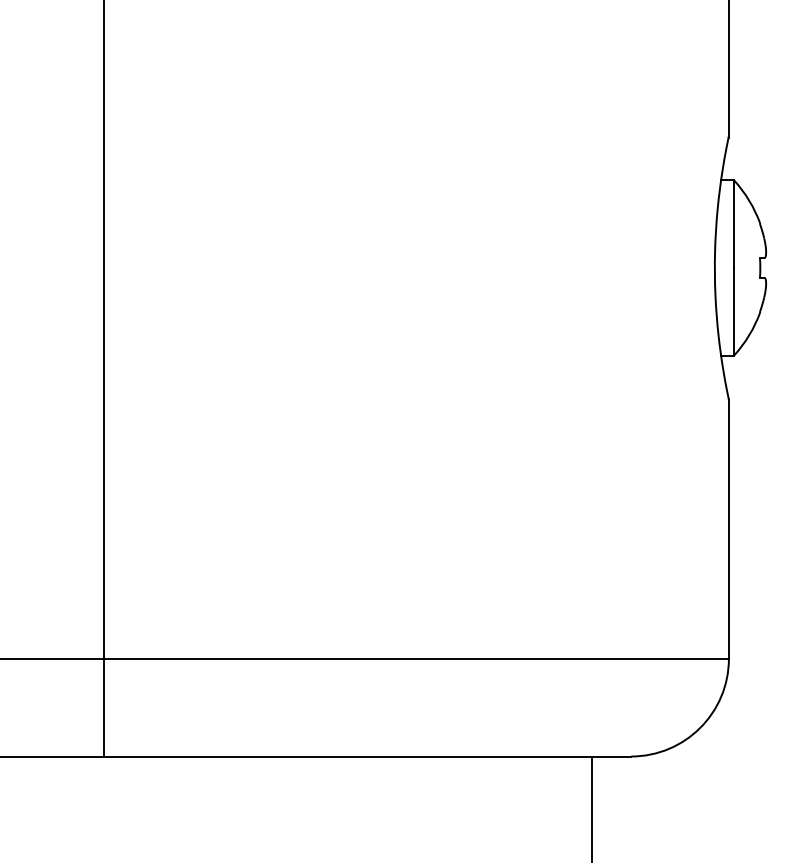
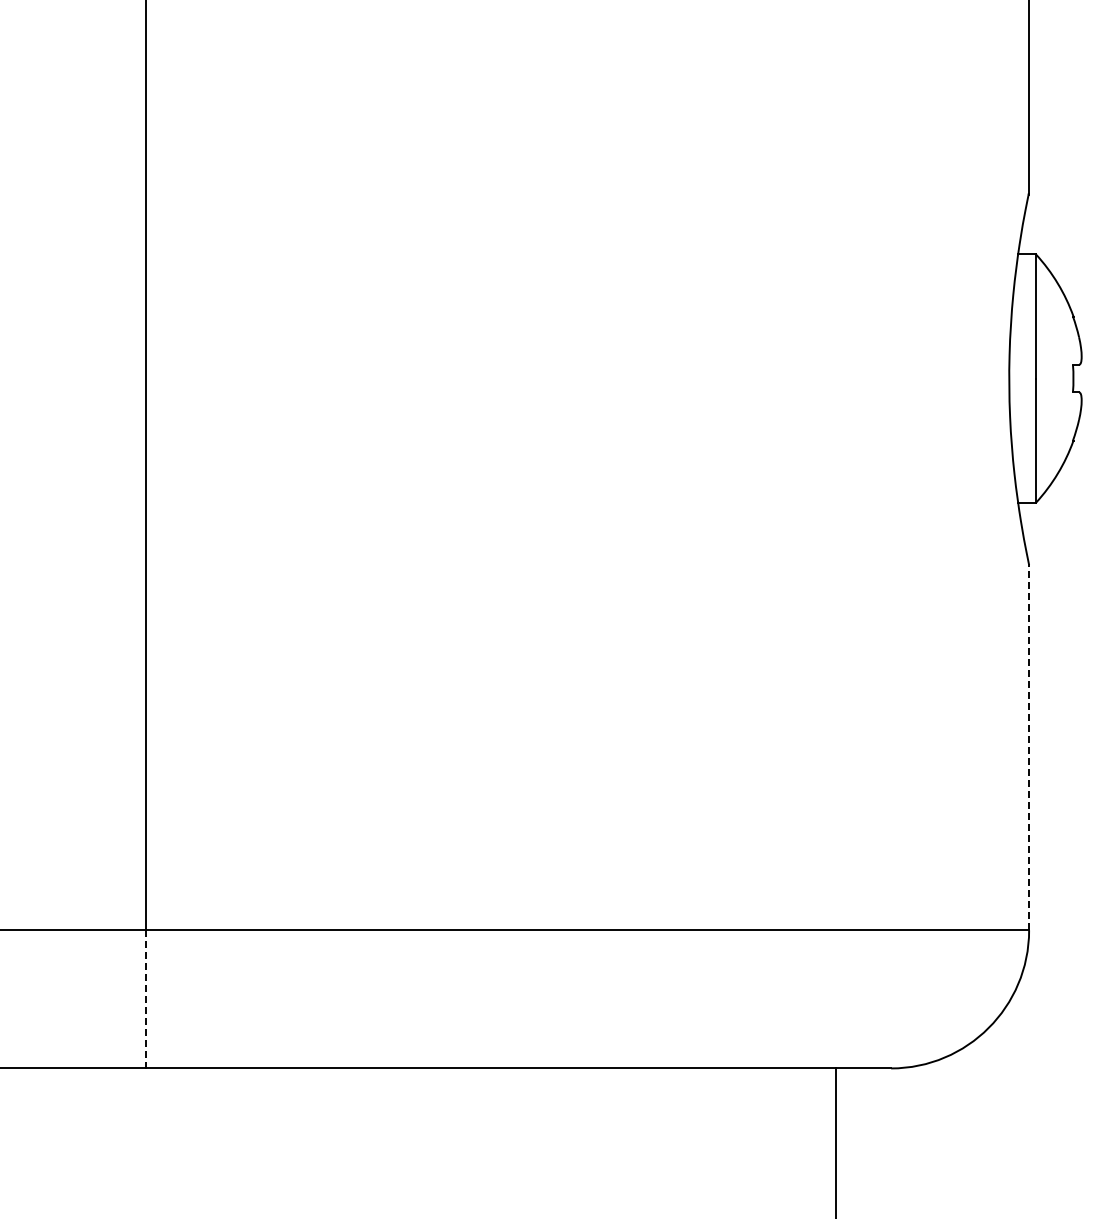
line: (729, 528) -> (1029, 746), solid -> dashed
line: (103, 707) -> (146, 999), solid -> dashed

